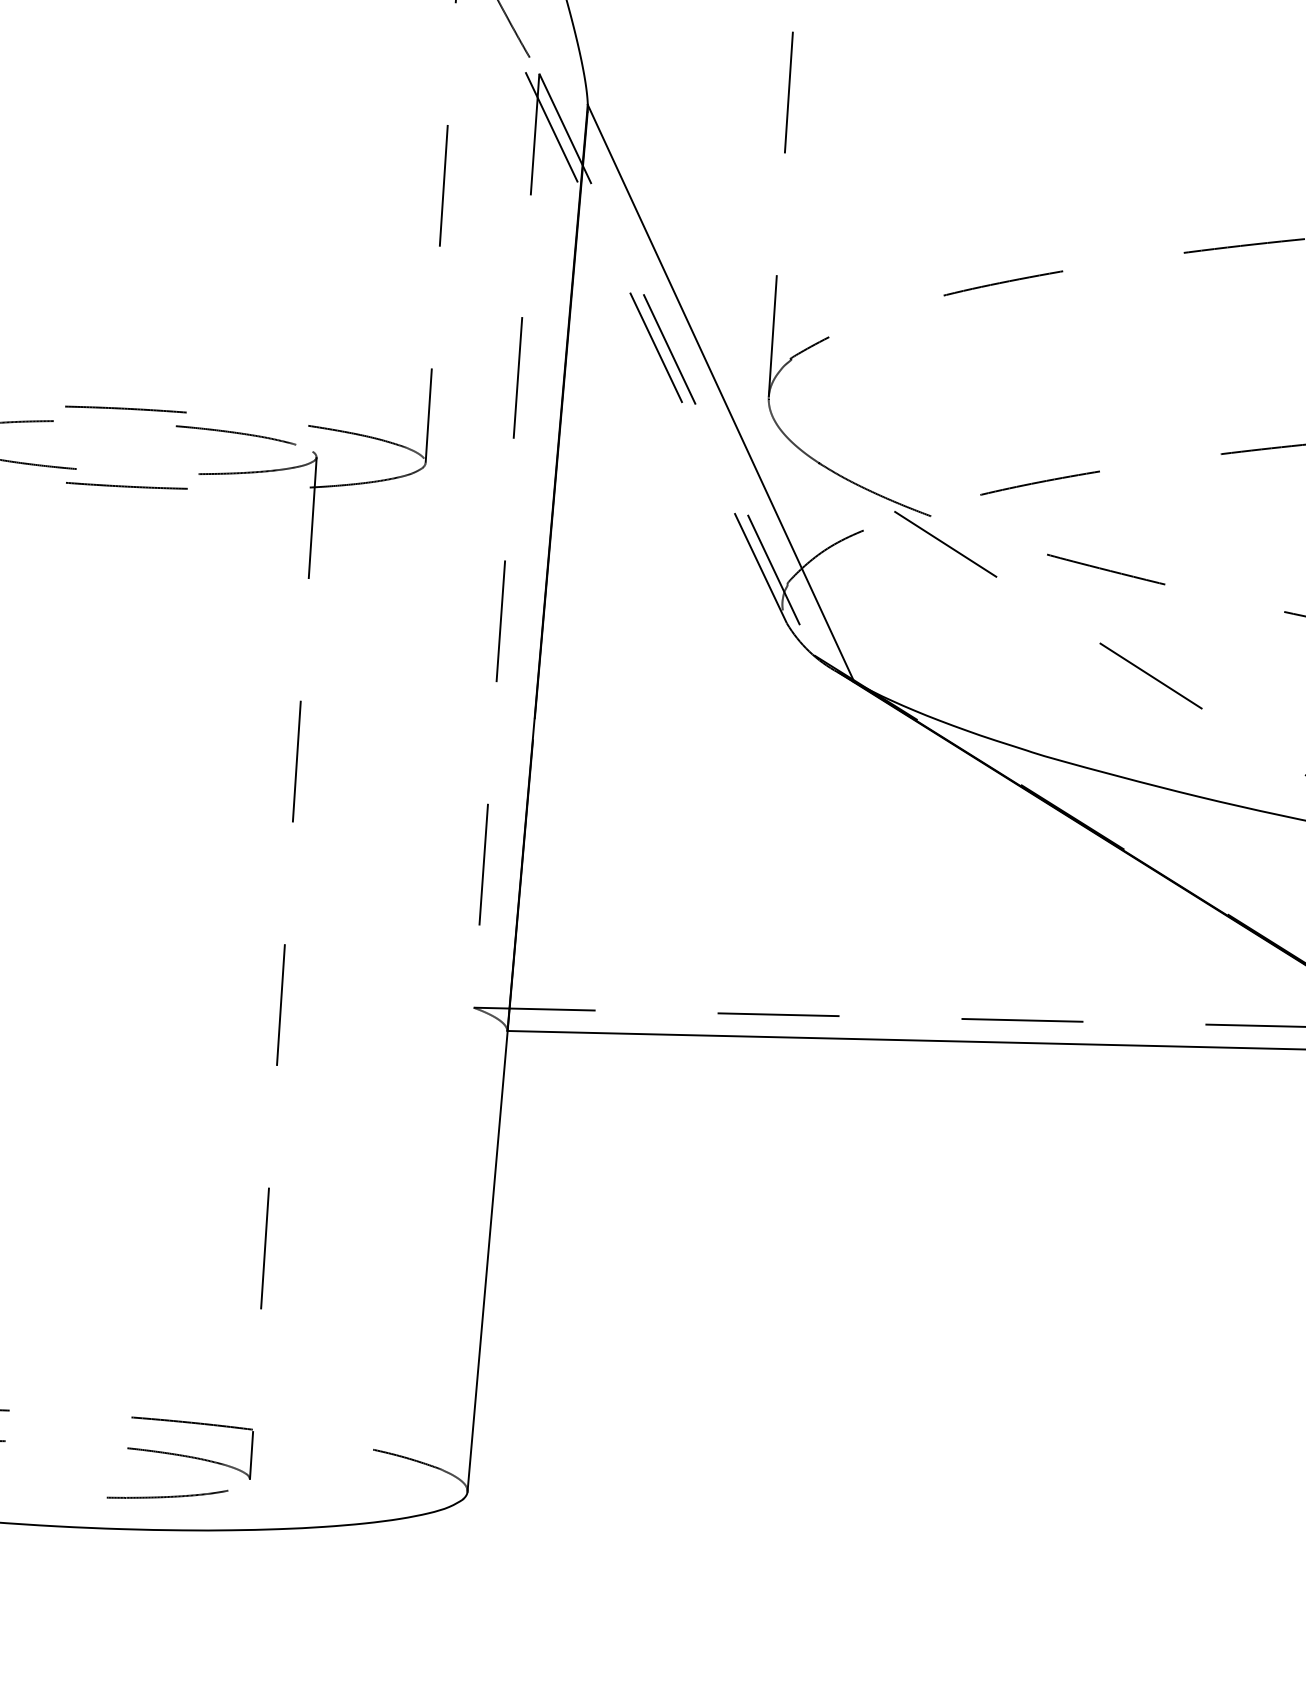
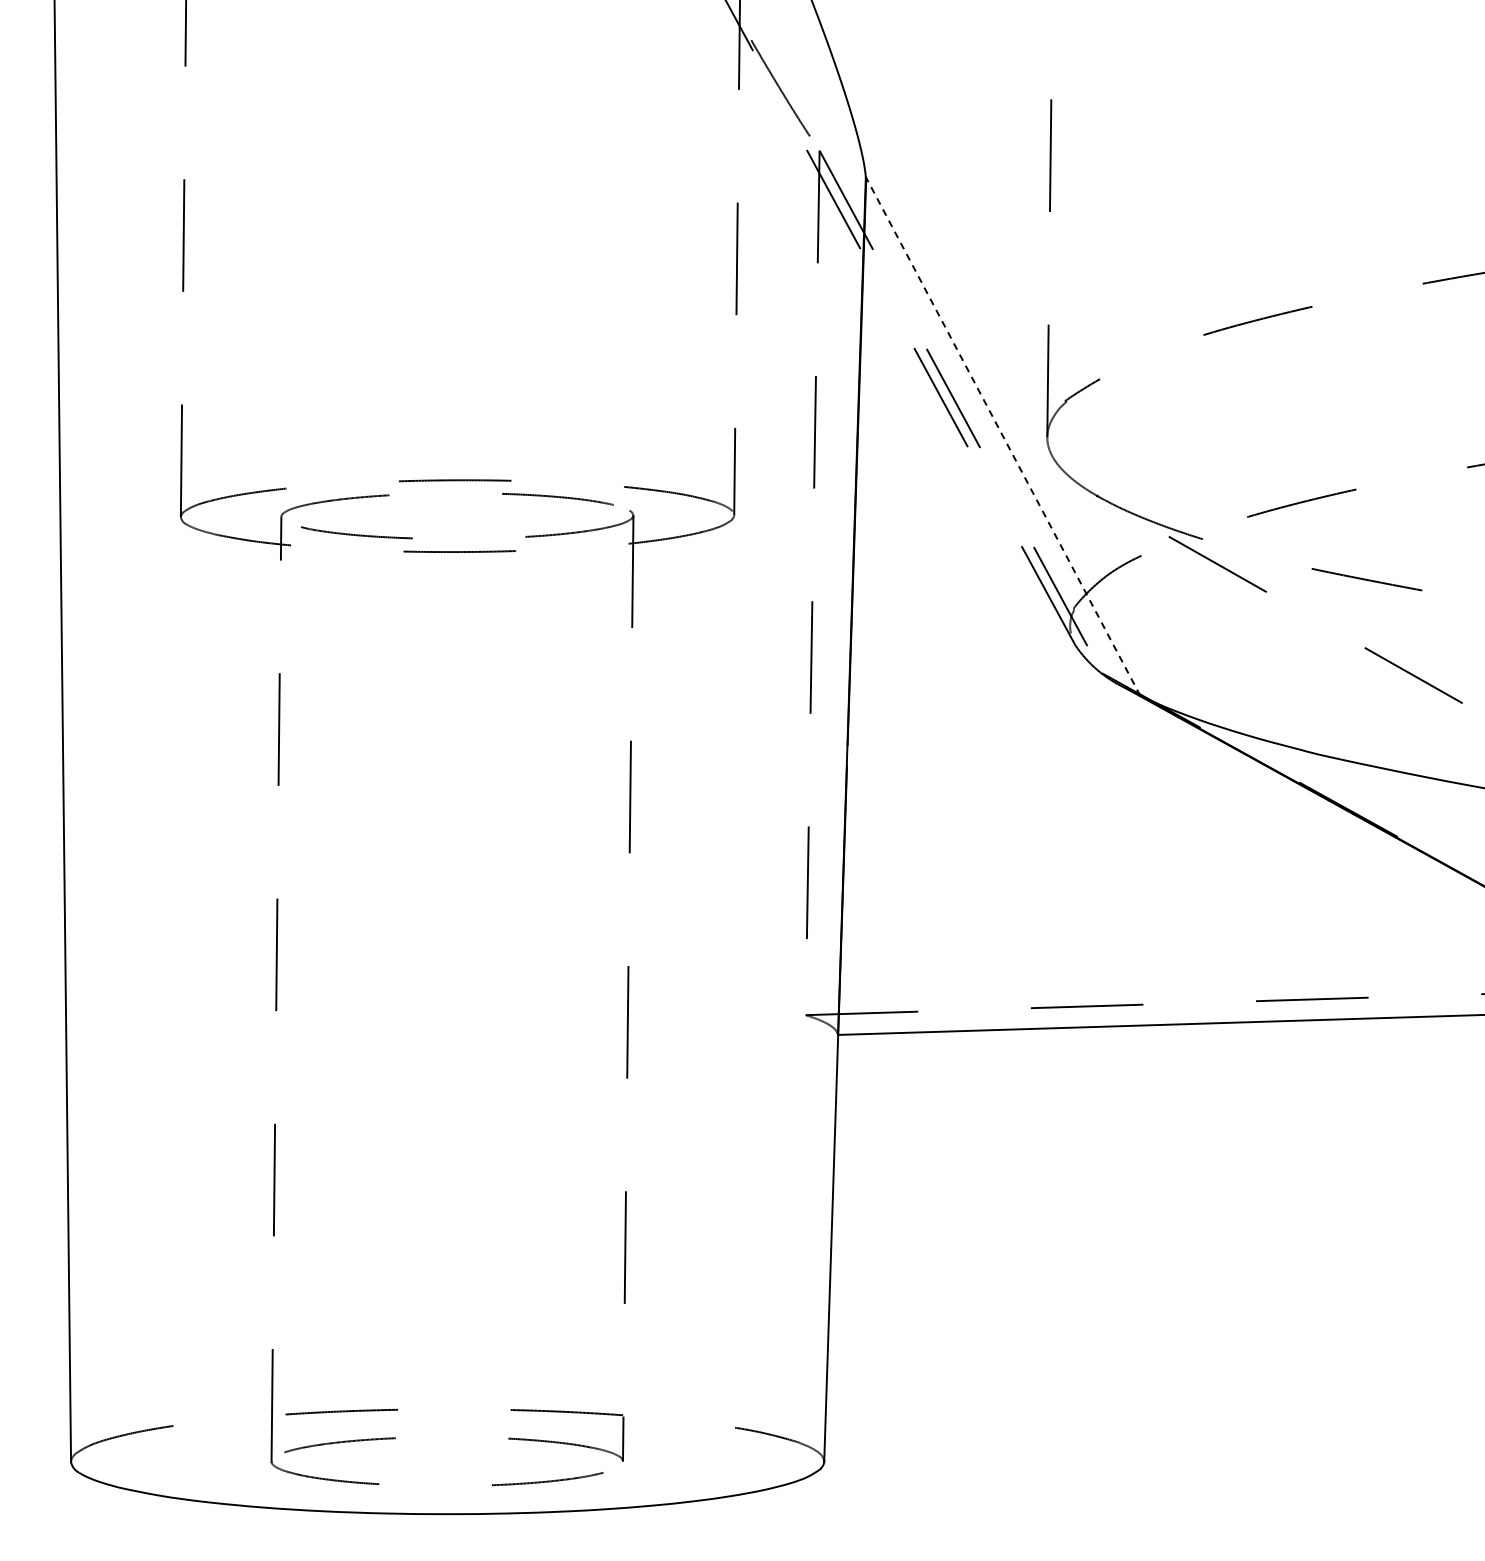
line: (720, 392) -> (1002, 435), solid -> dashed

